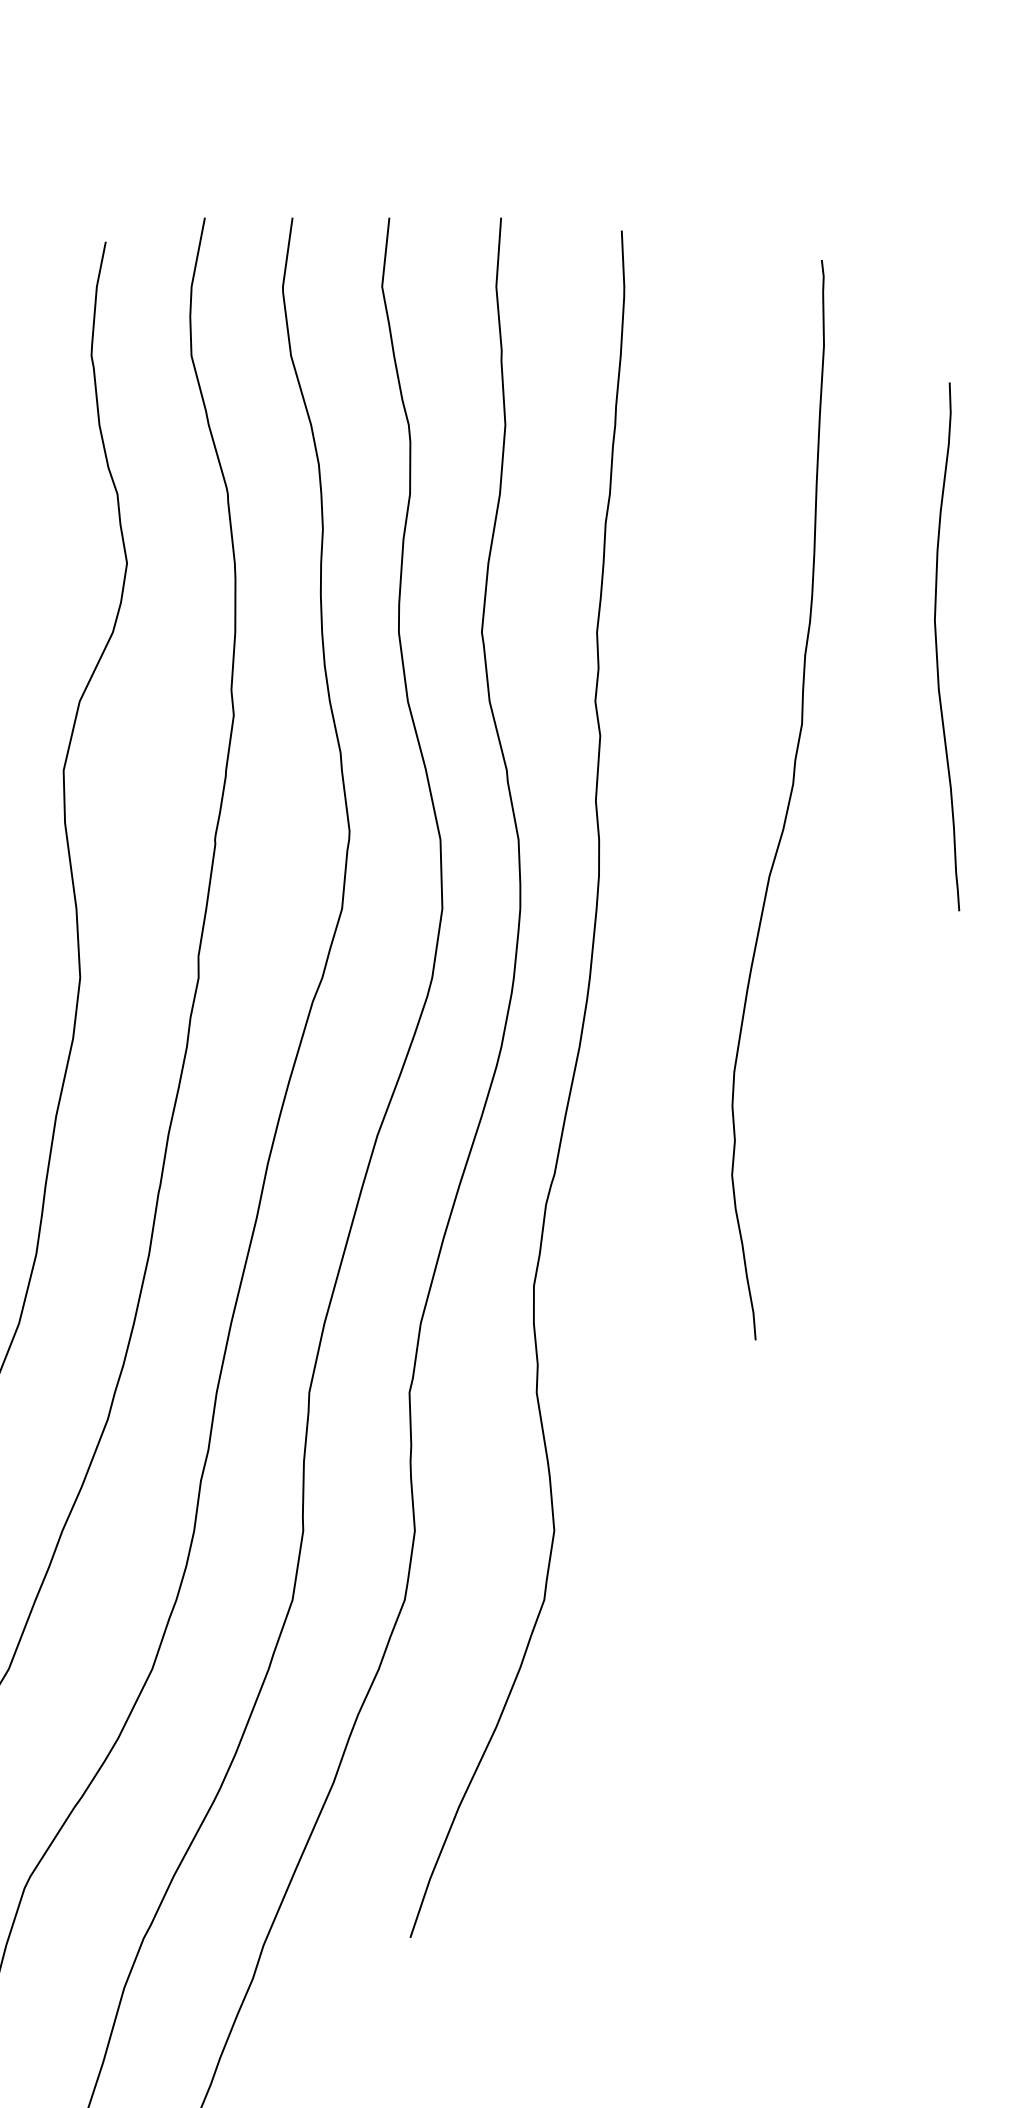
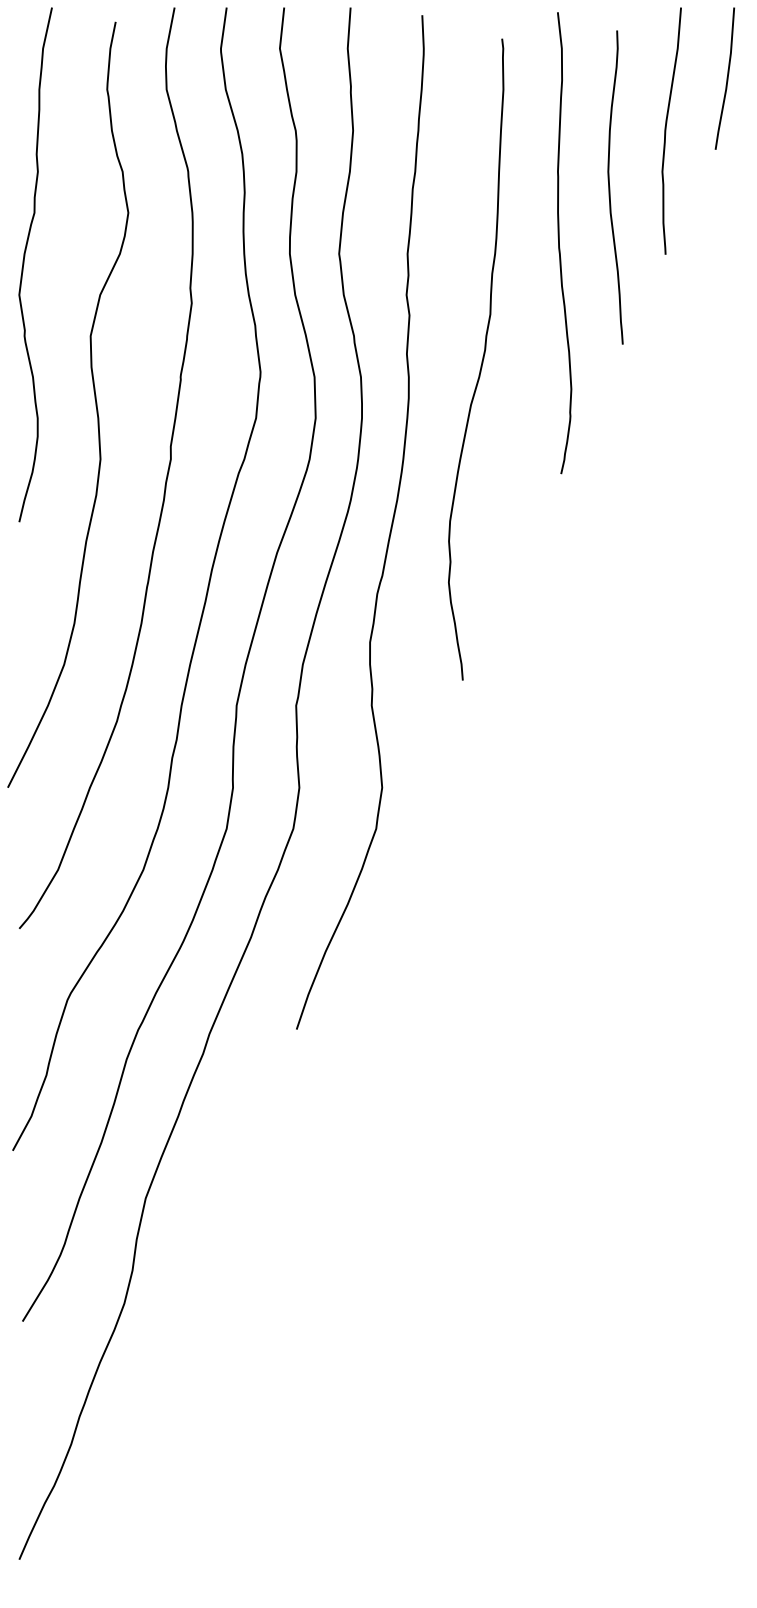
curve: (852, 614) -> (559, 243), added
curve: (938, 646) -> (610, 187), moved
curve: (787, 803) -> (481, 361), moved

